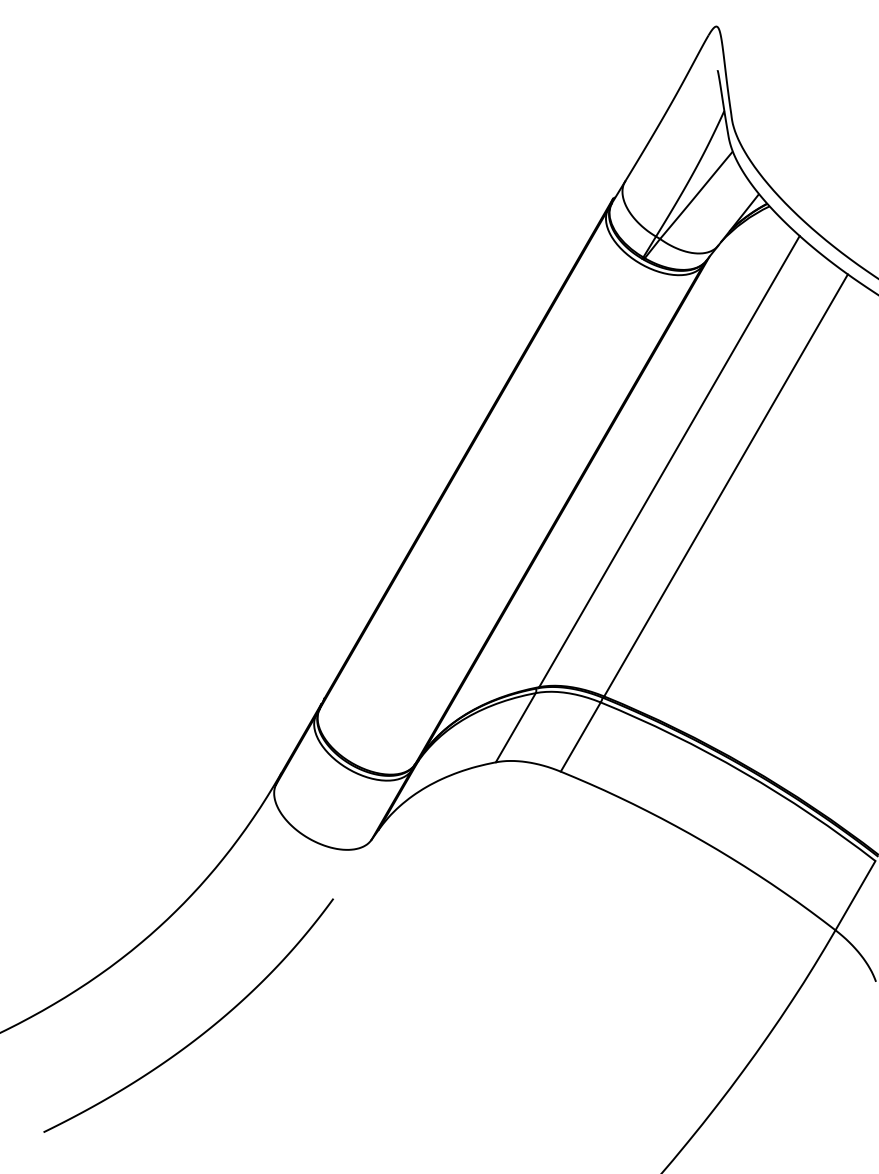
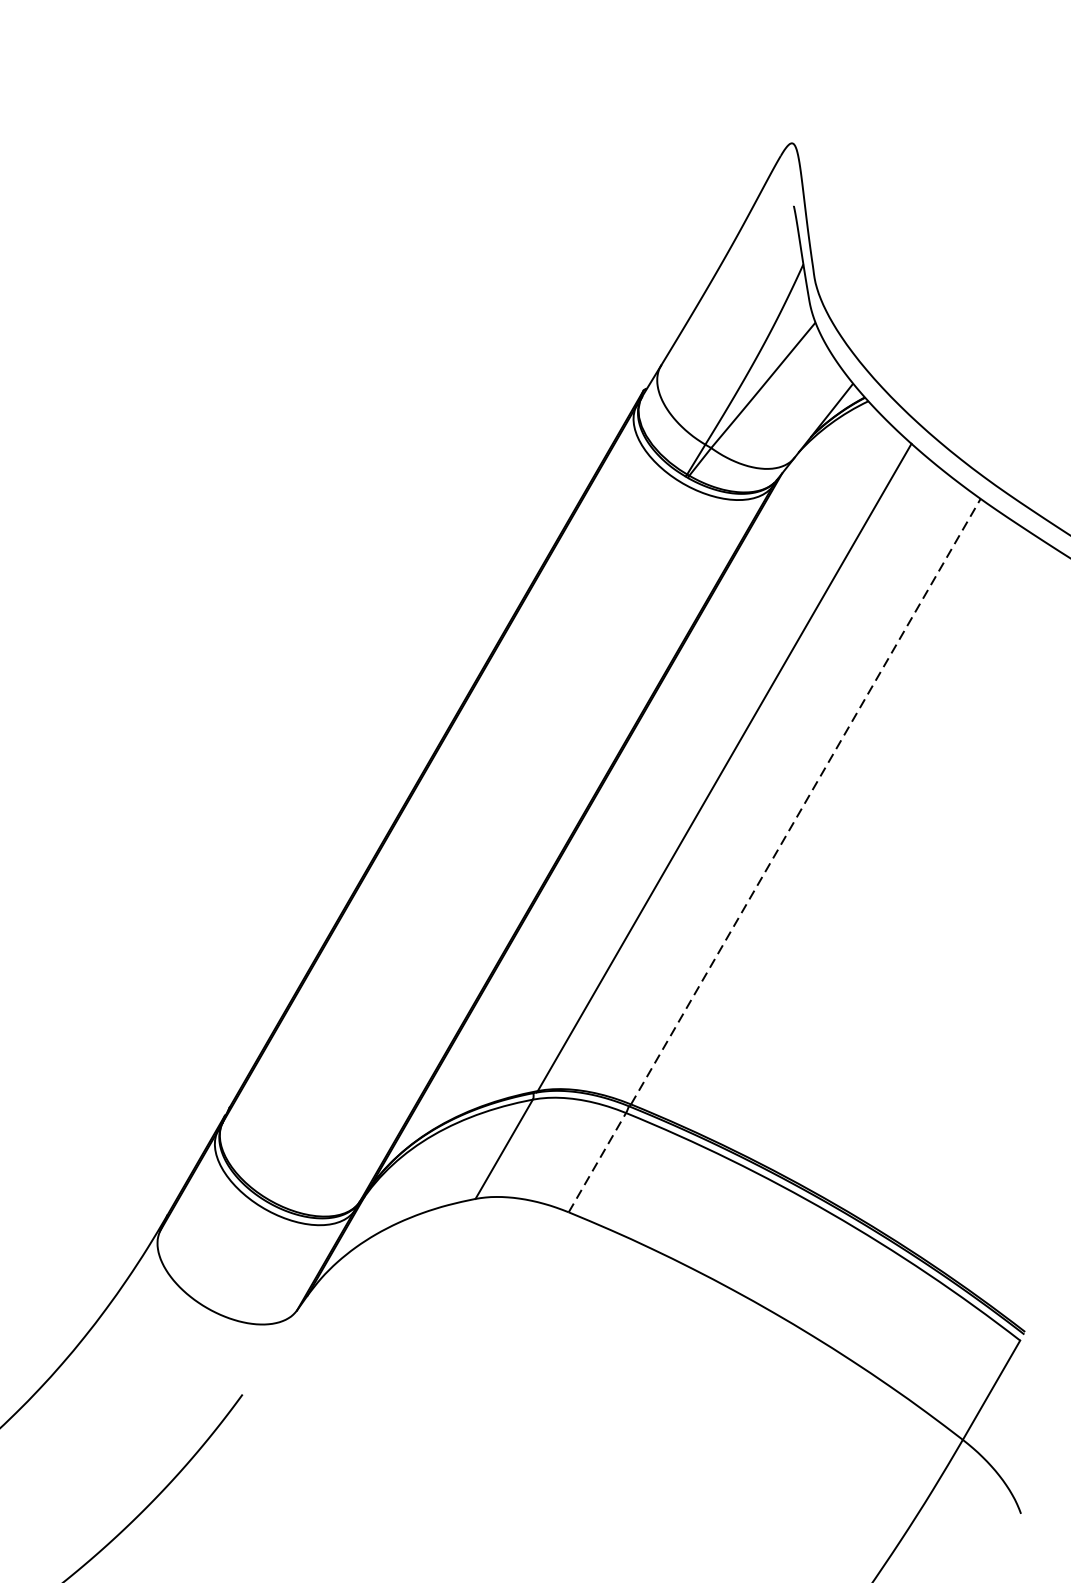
line: (726, 485) -> (806, 801), solid -> dashed
line: (580, 737) -> (597, 1163), solid -> dashed

